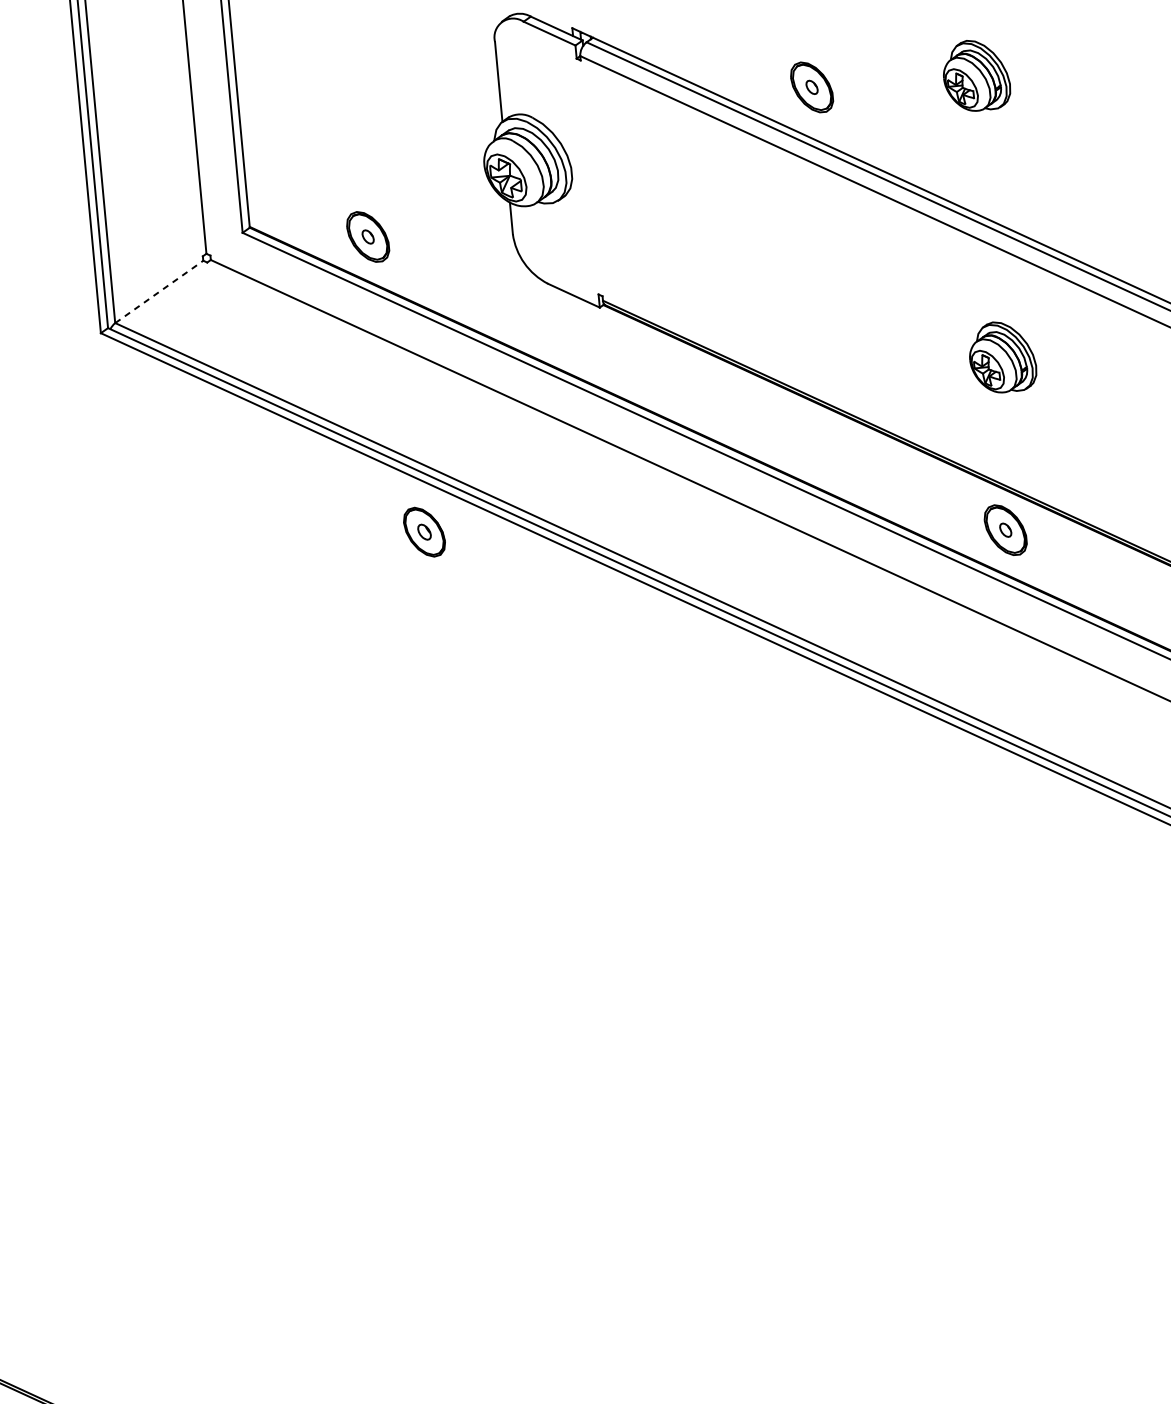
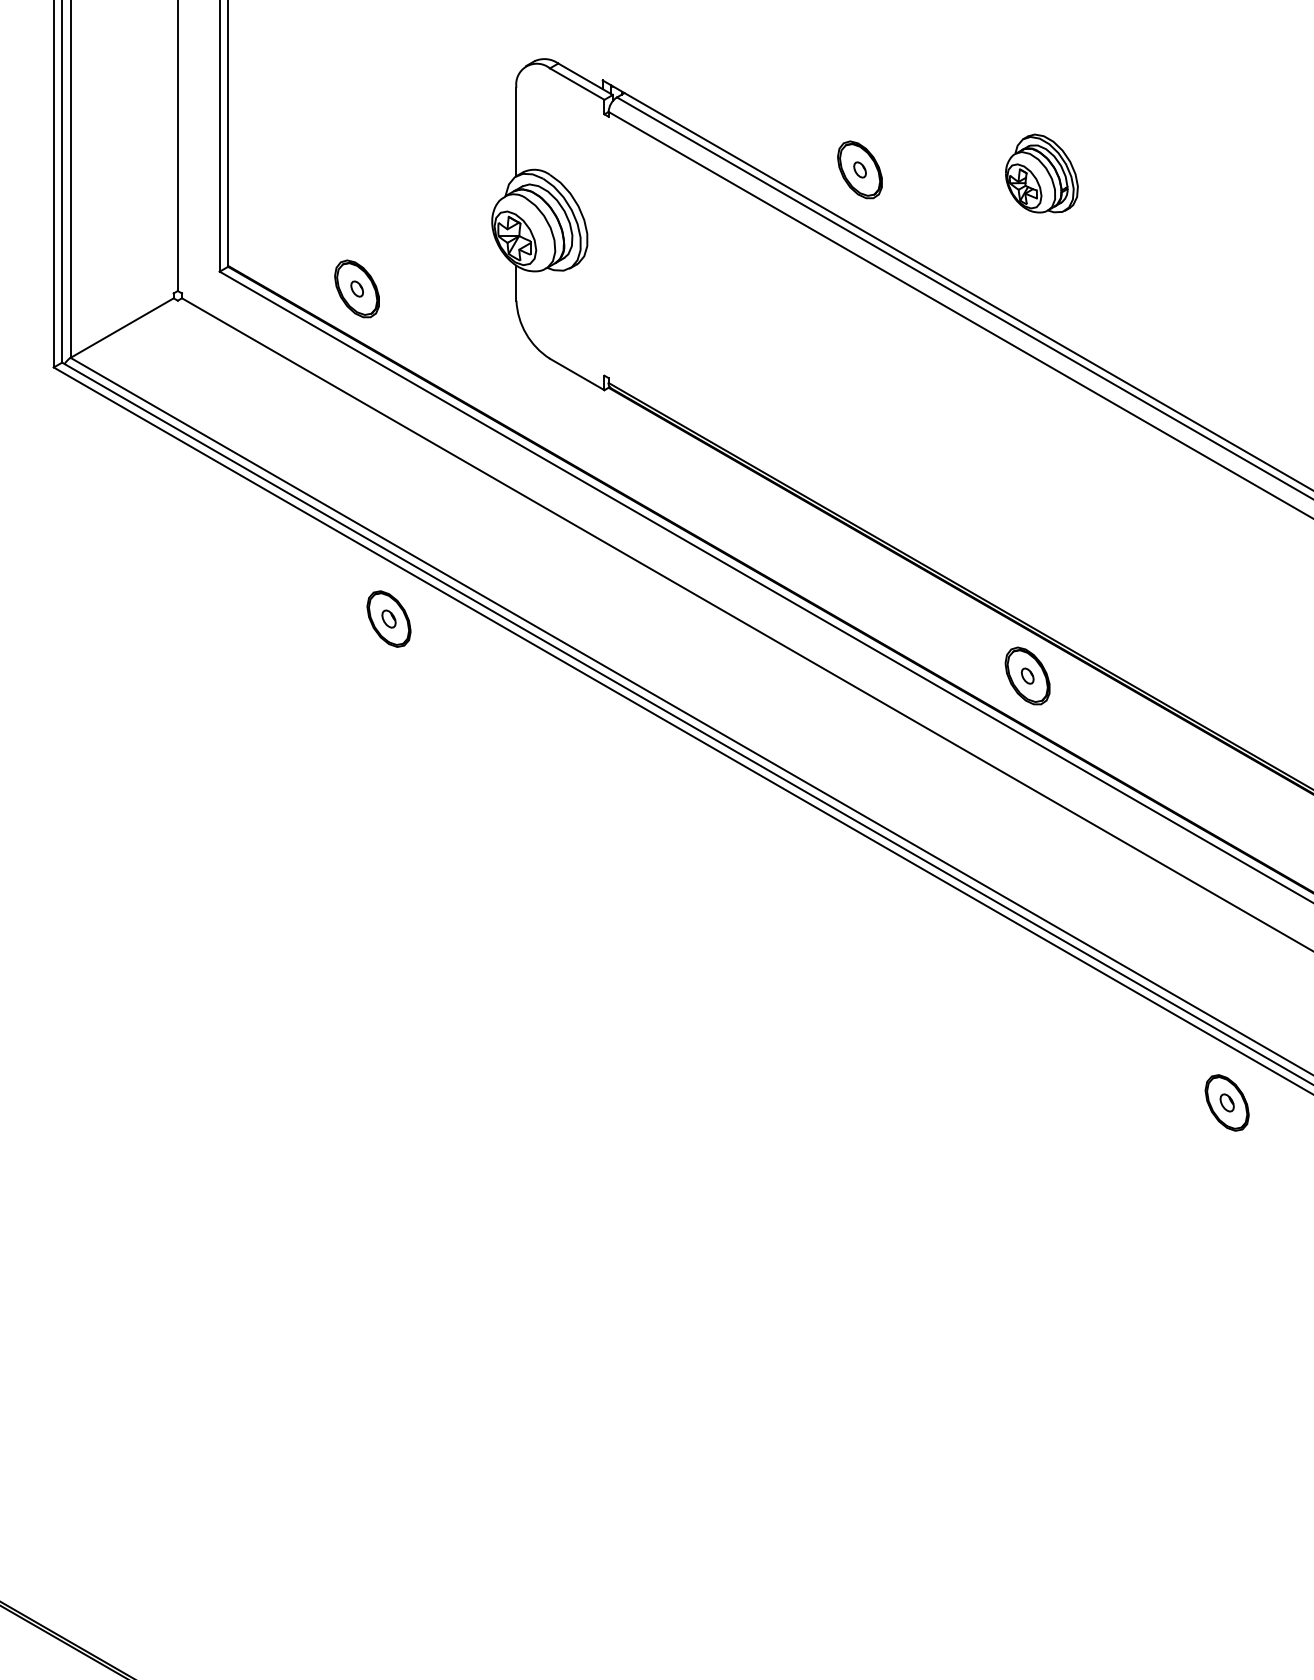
line: (159, 292) -> (122, 328), dashed -> solid
part: (1002, 357) -> (1041, 485), removed

